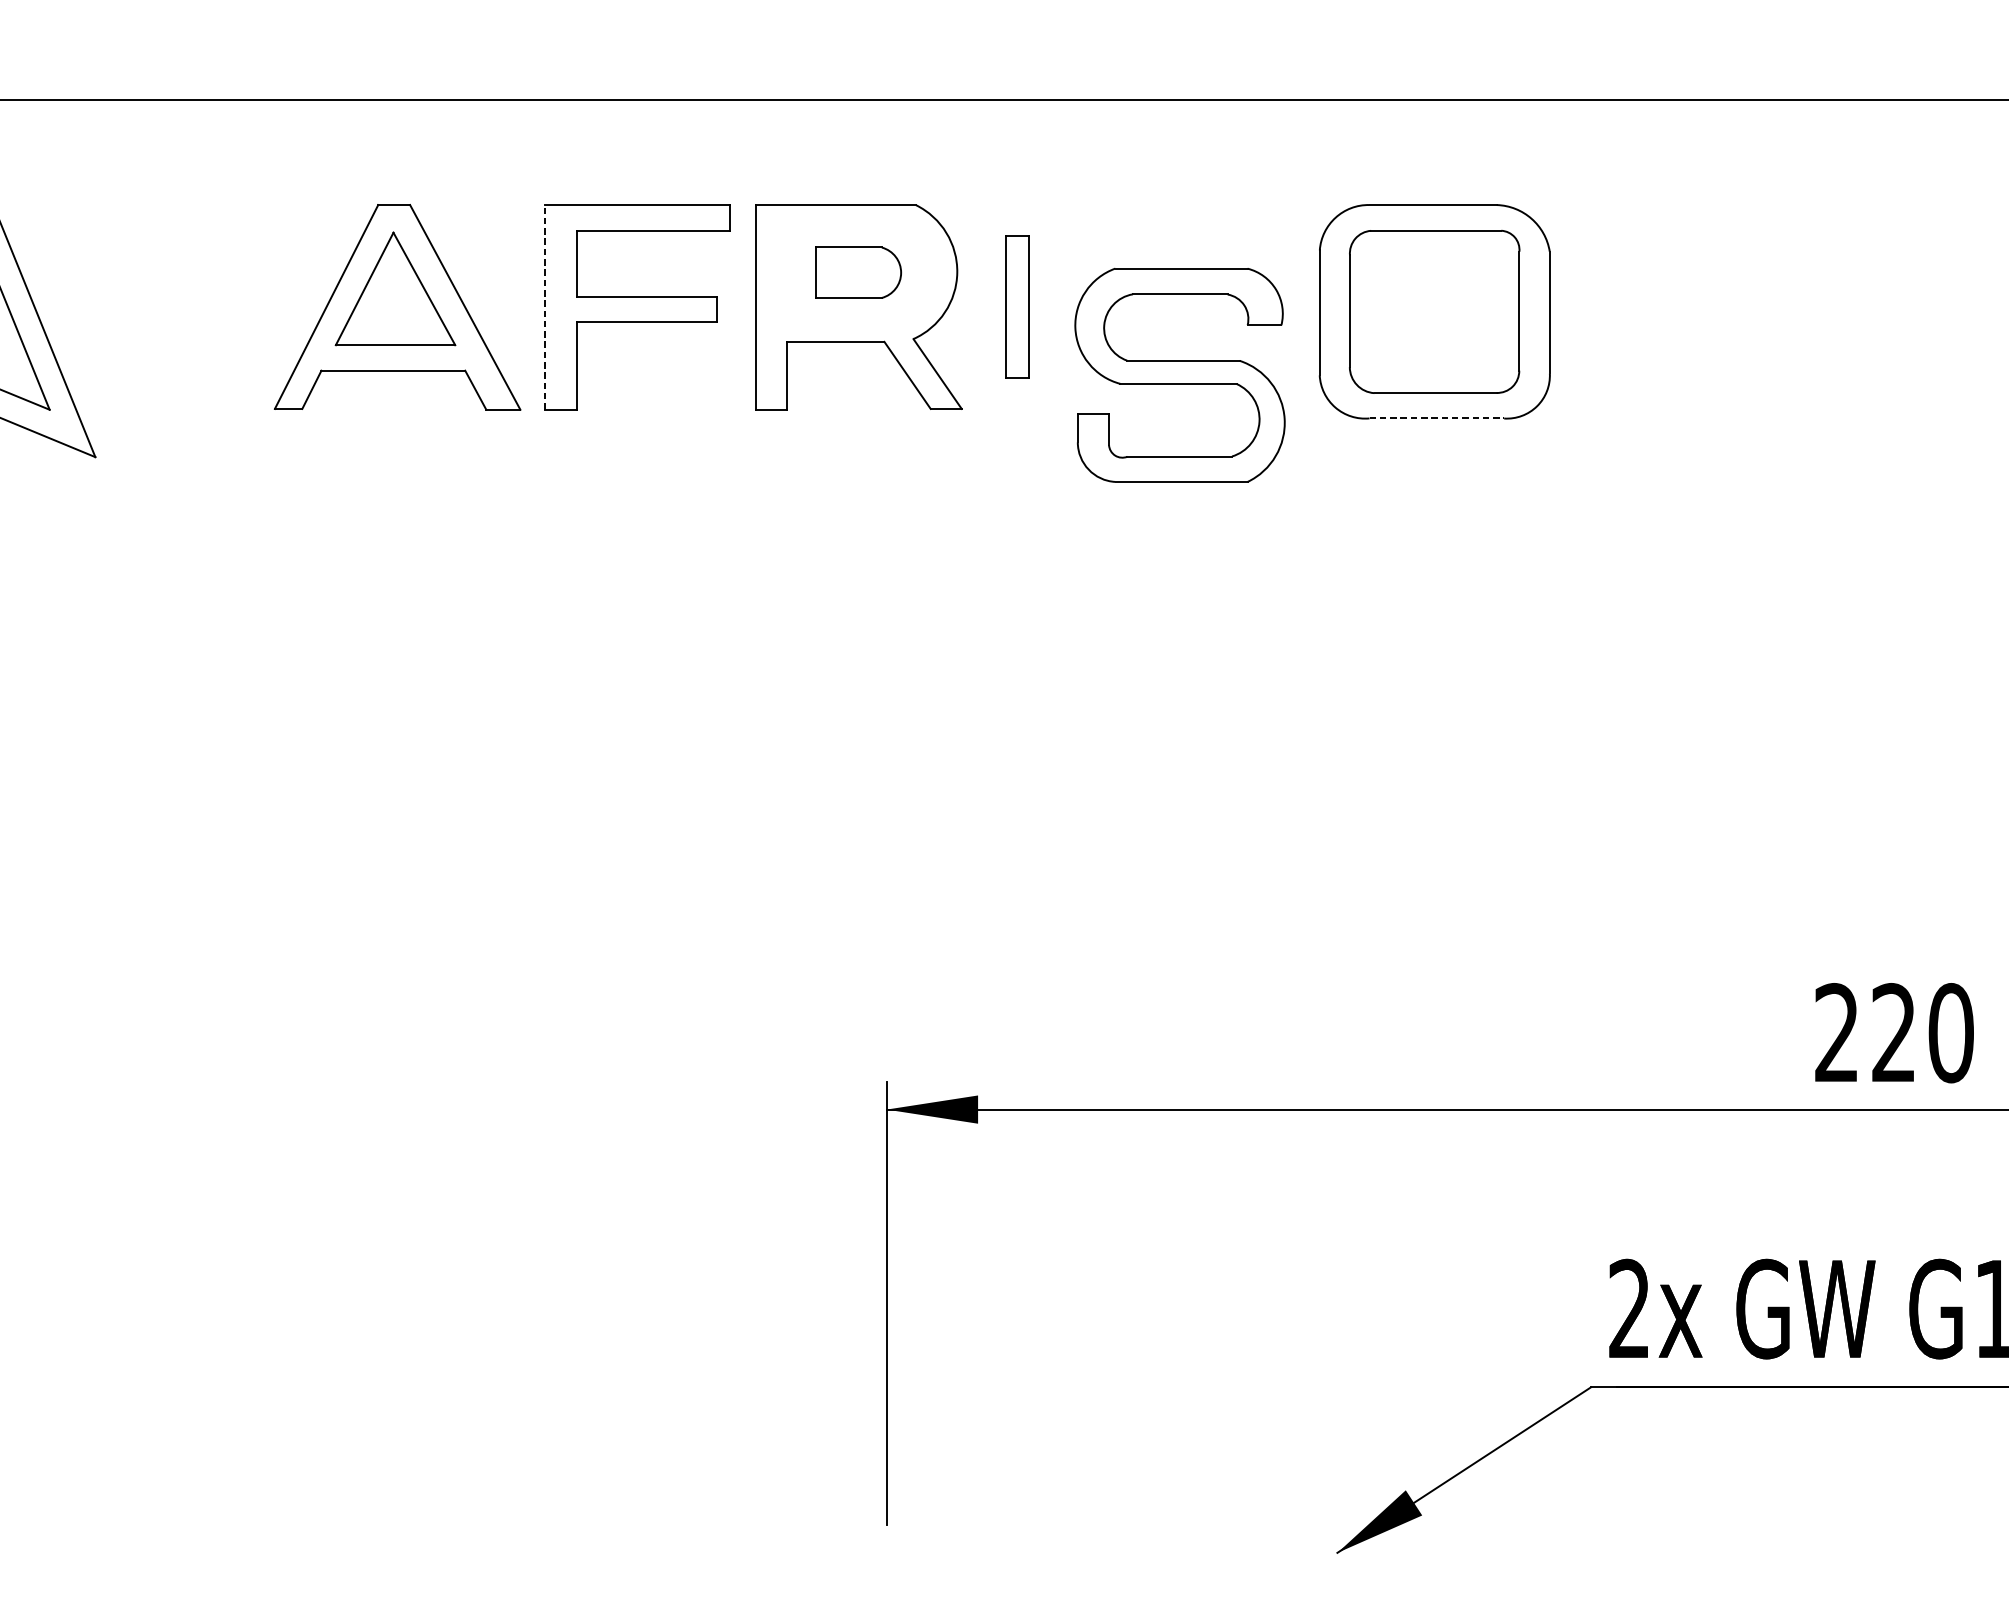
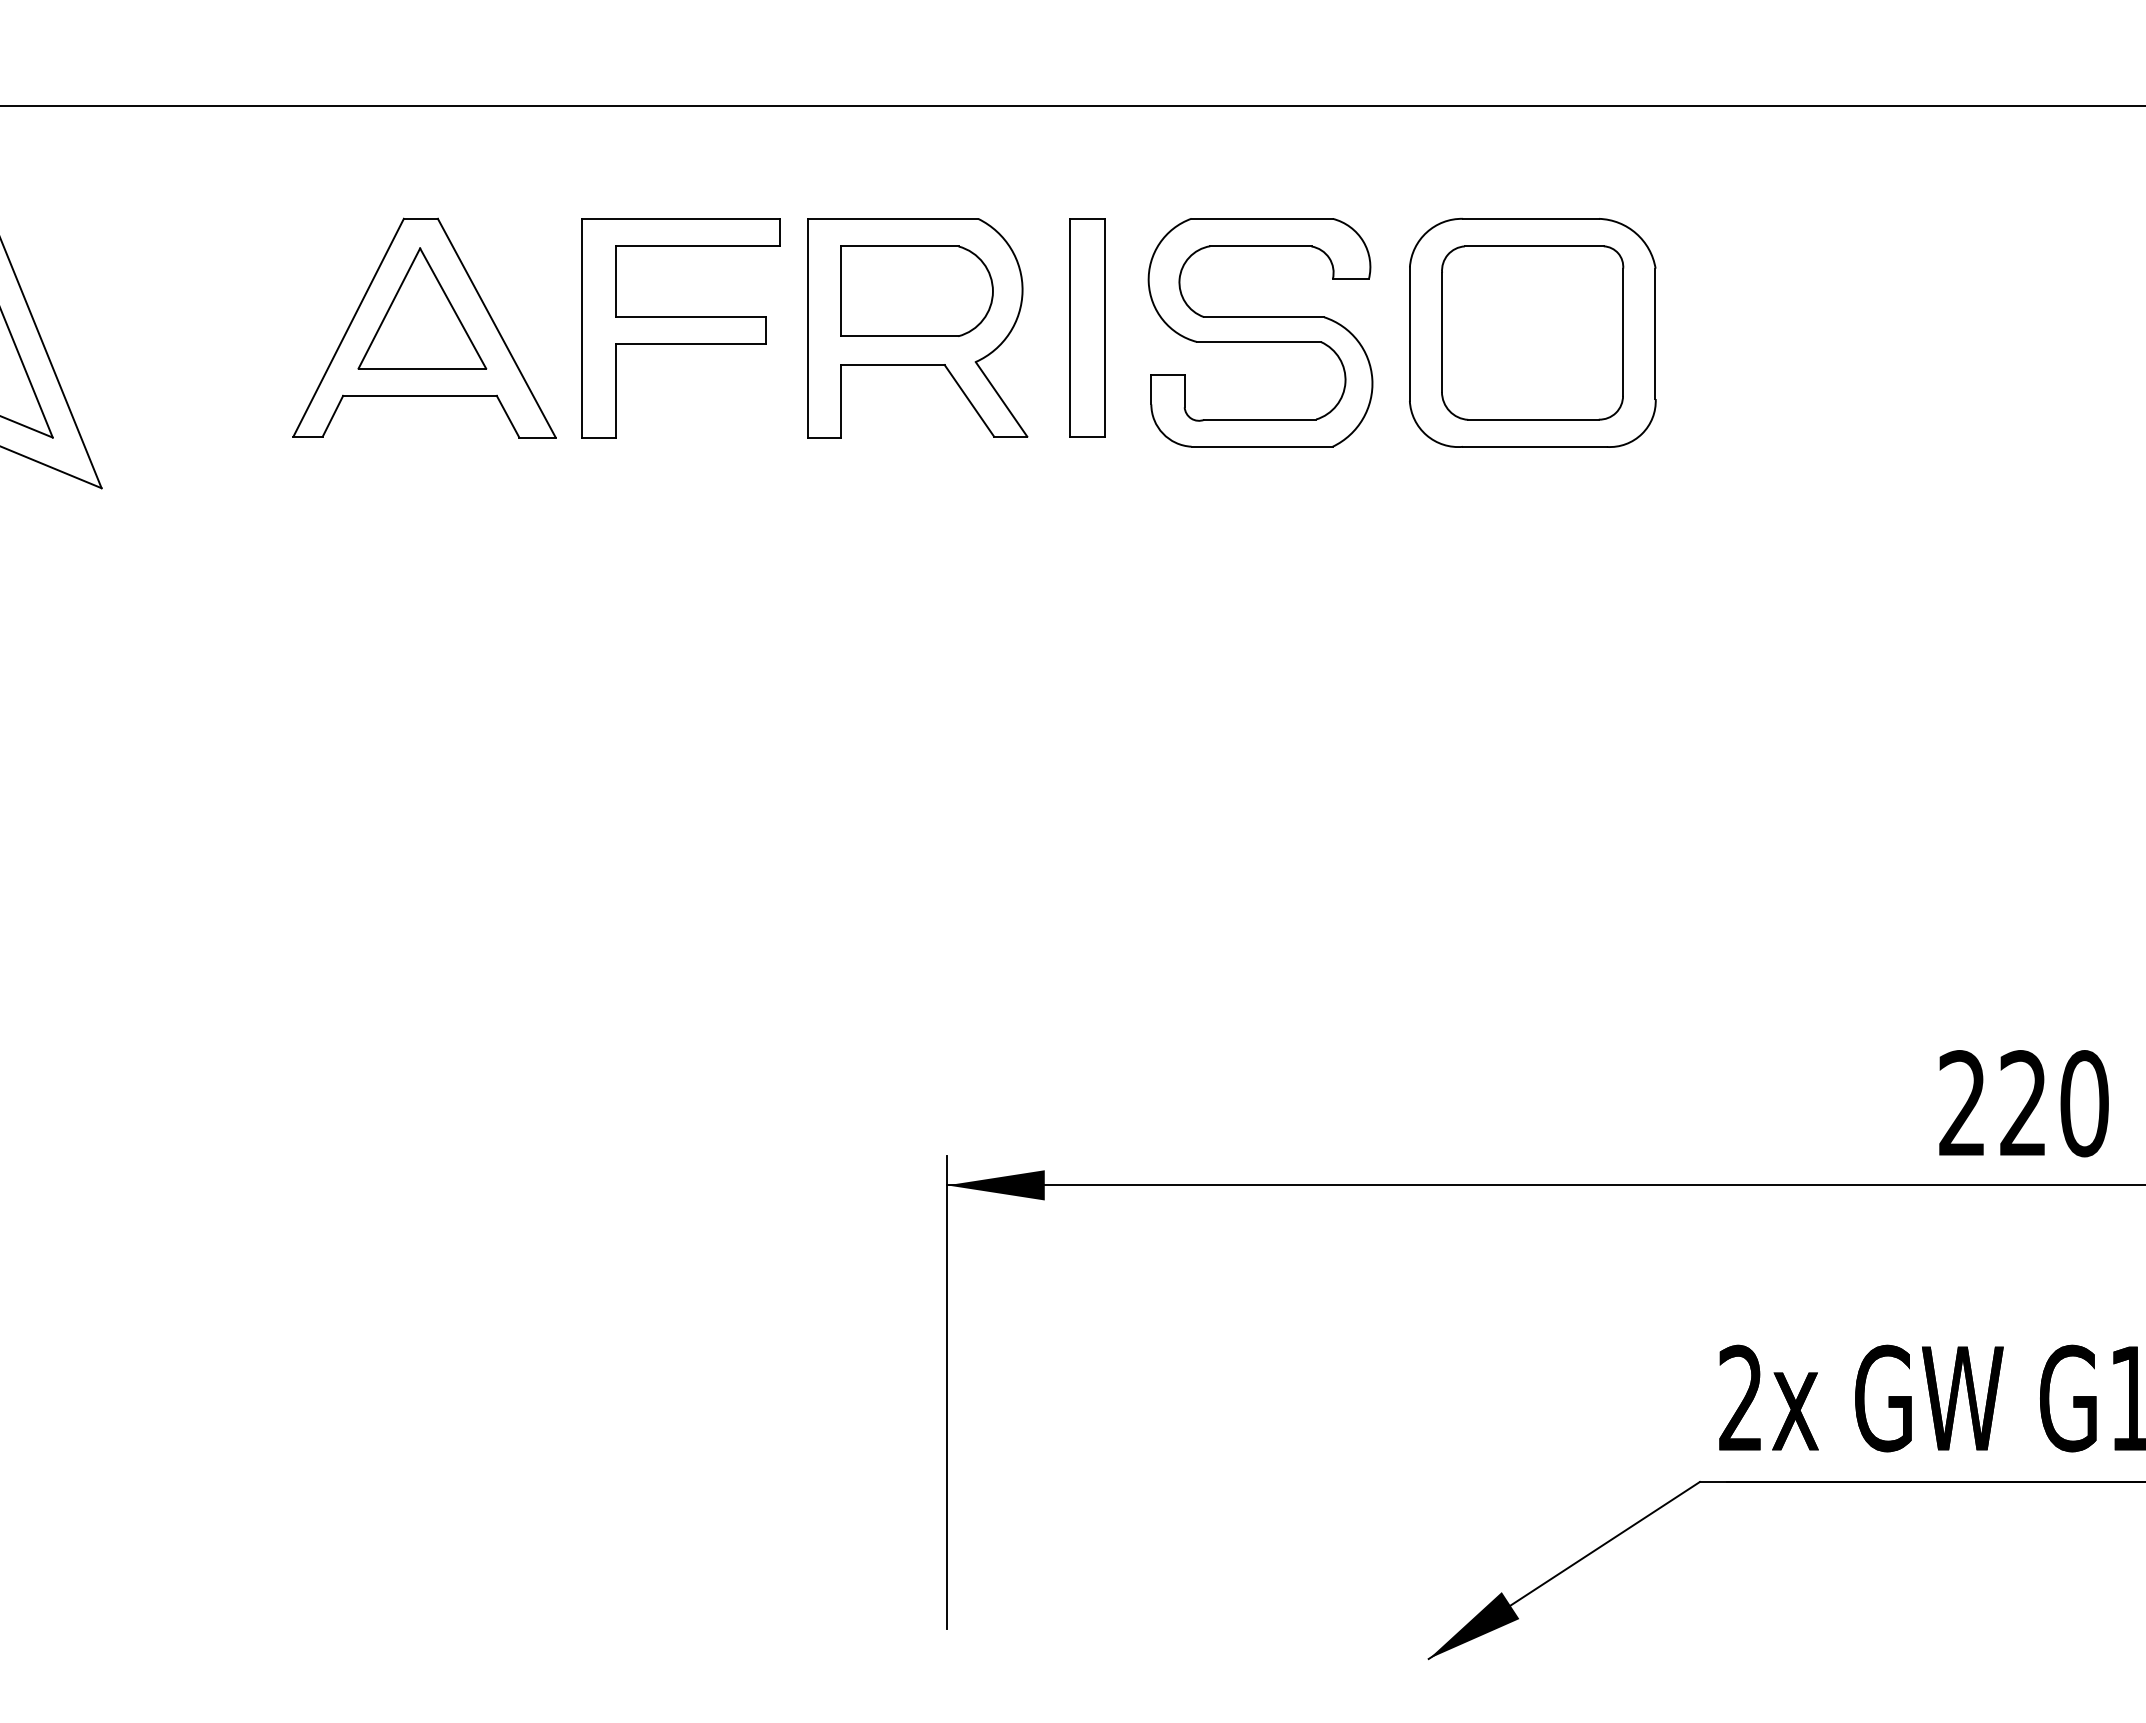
part: (858, 272) -> (916, 290), size x1.67
line: (545, 306) -> (582, 327), dashed -> solid
part: (1018, 306) -> (1087, 327), size x1.43
part: (1179, 375) -> (1260, 332), moved
line: (1436, 418) -> (1534, 446), dashed -> solid

